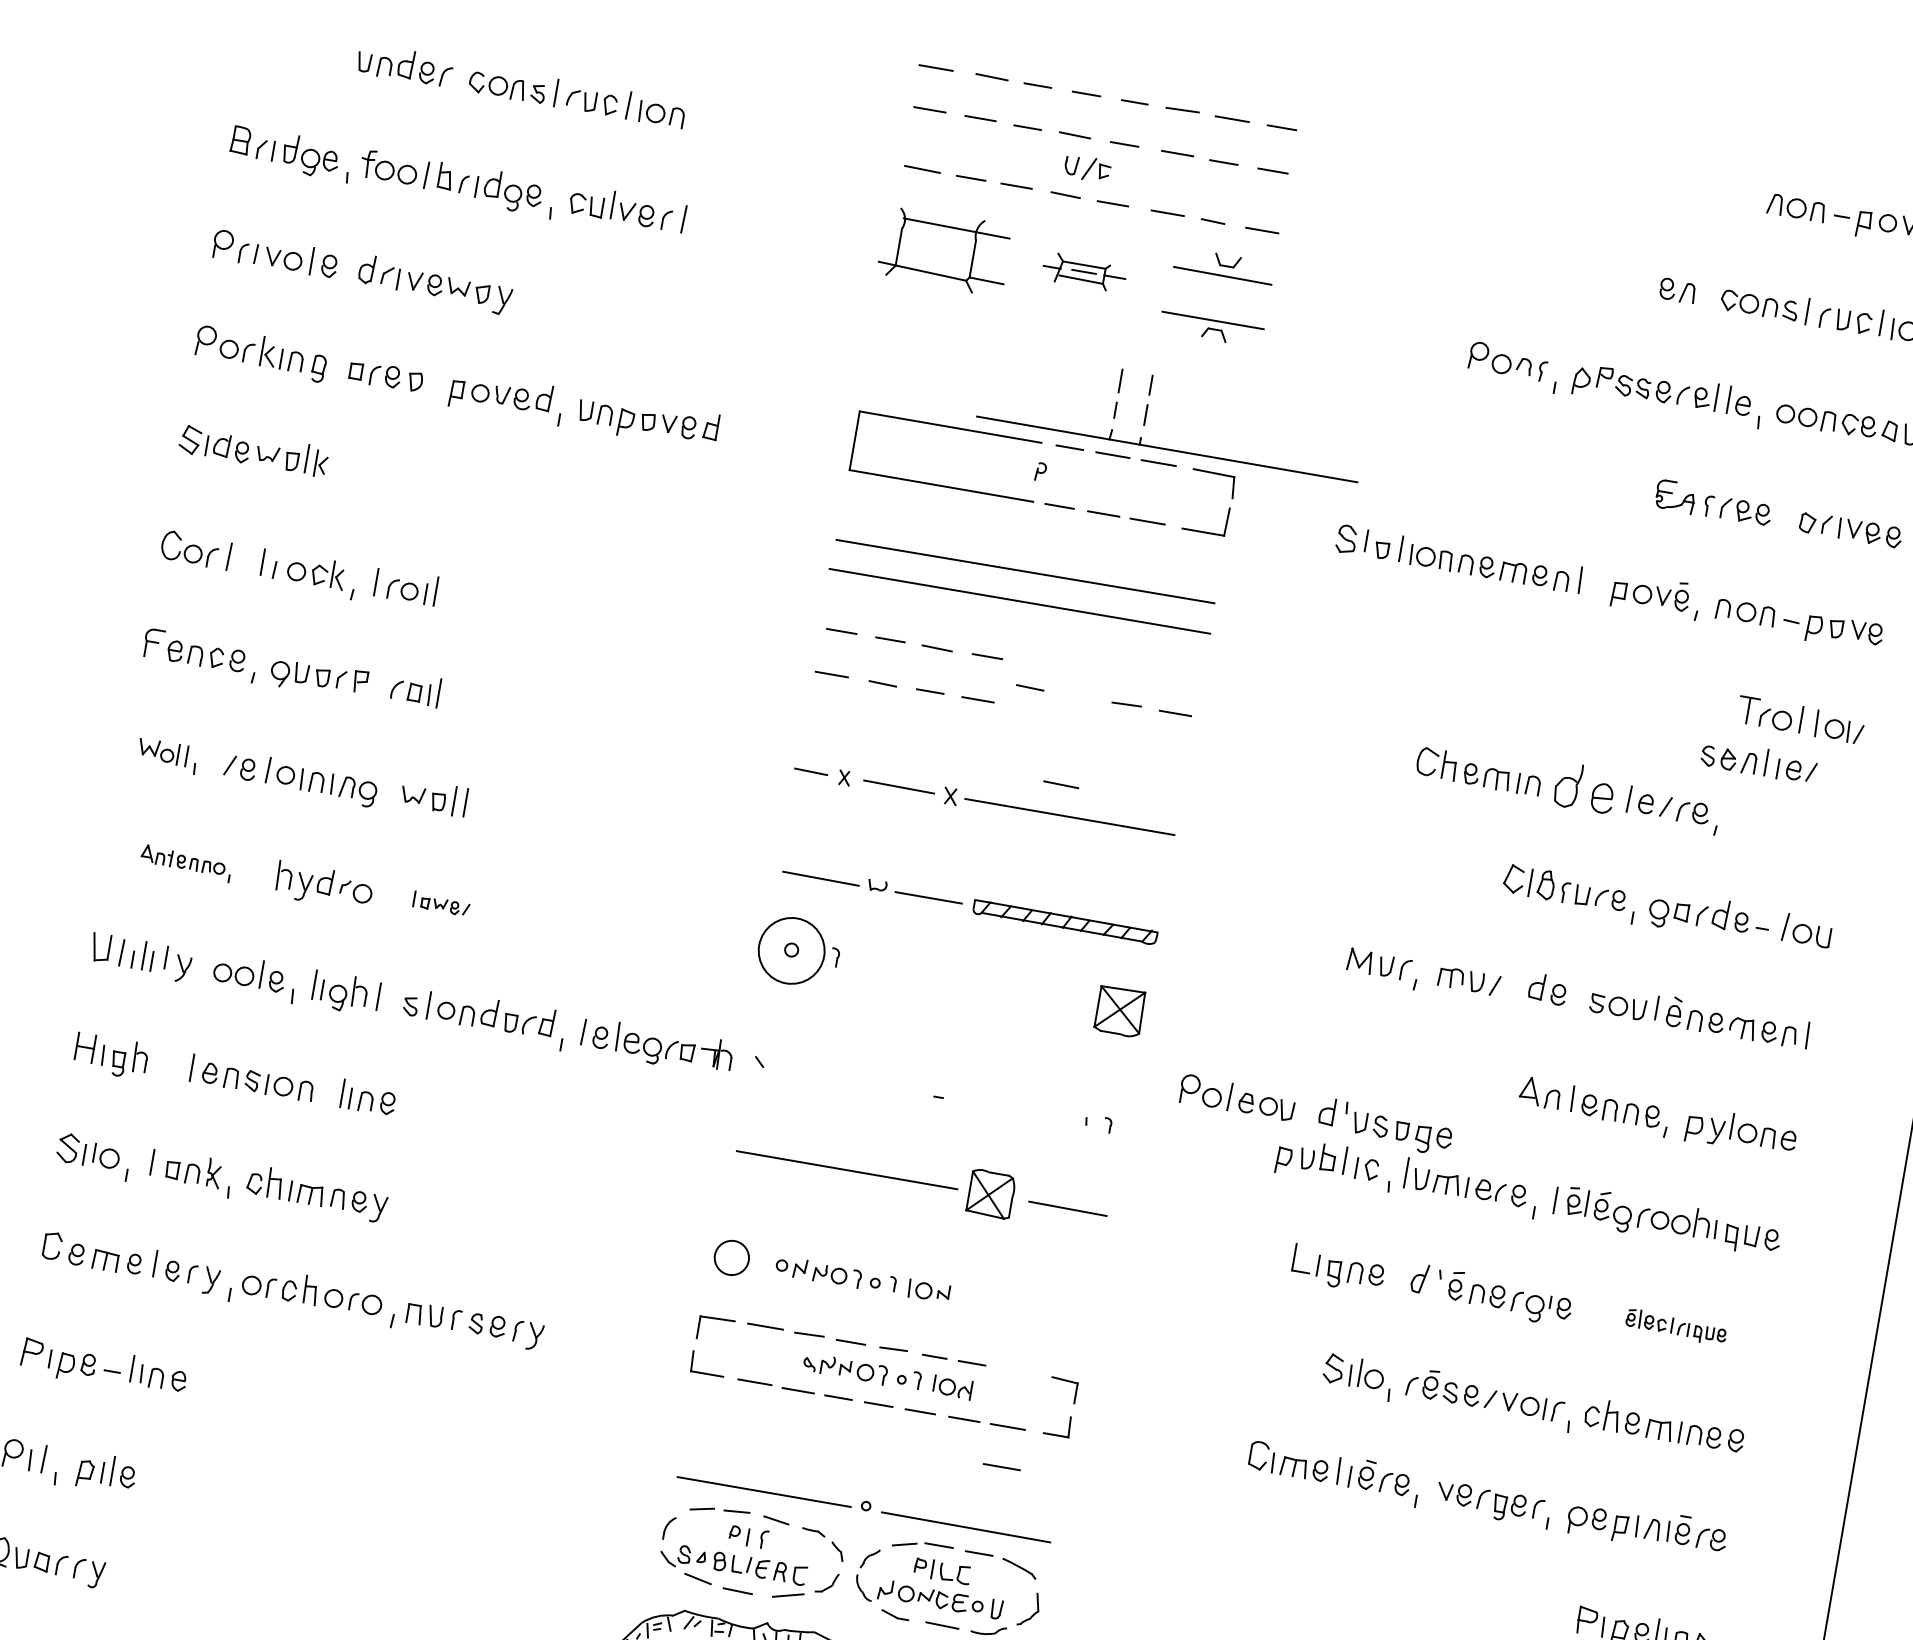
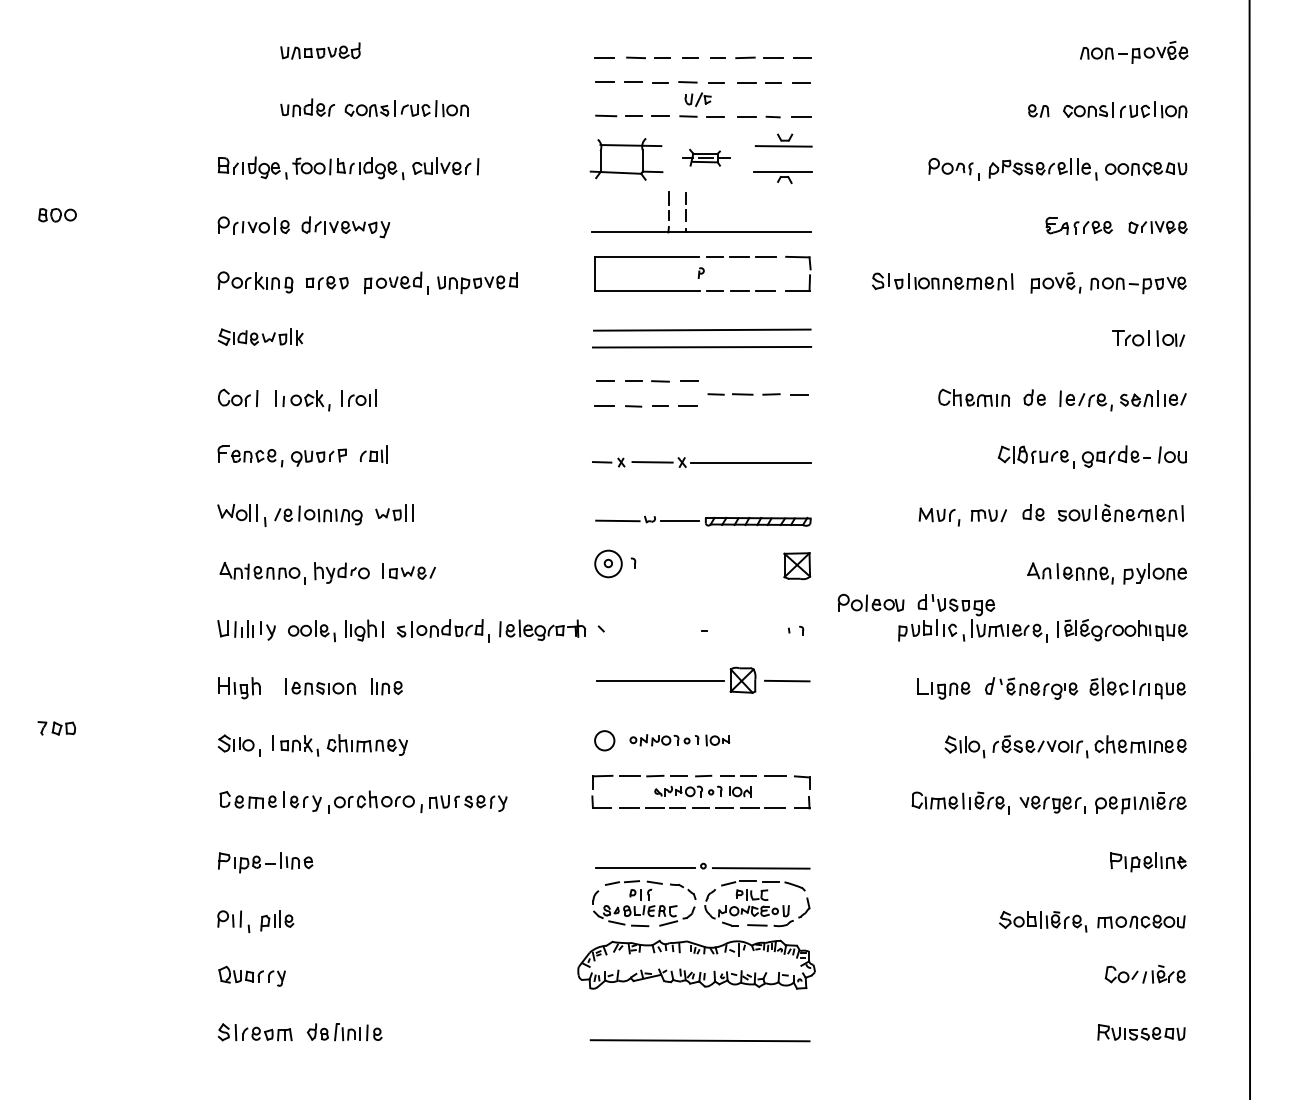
part: (1147, 410) -> (686, 212), moved
part: (166, 755) -> (241, 515), size x1.43
part: (1759, 761) -> (1153, 398), moved
line: (1060, 784) -> (742, 394), moved
part: (1584, 789) -> (1034, 397), size x0.62
part: (185, 863) -> (262, 573), size x1.67
part: (440, 903) -> (408, 571), size x1.67
circle: (791, 950) -> (608, 563), size x0.71
part: (1676, 1327) -> (1137, 688), size x1.67
line: (1002, 1465) -> (775, 775), moved

